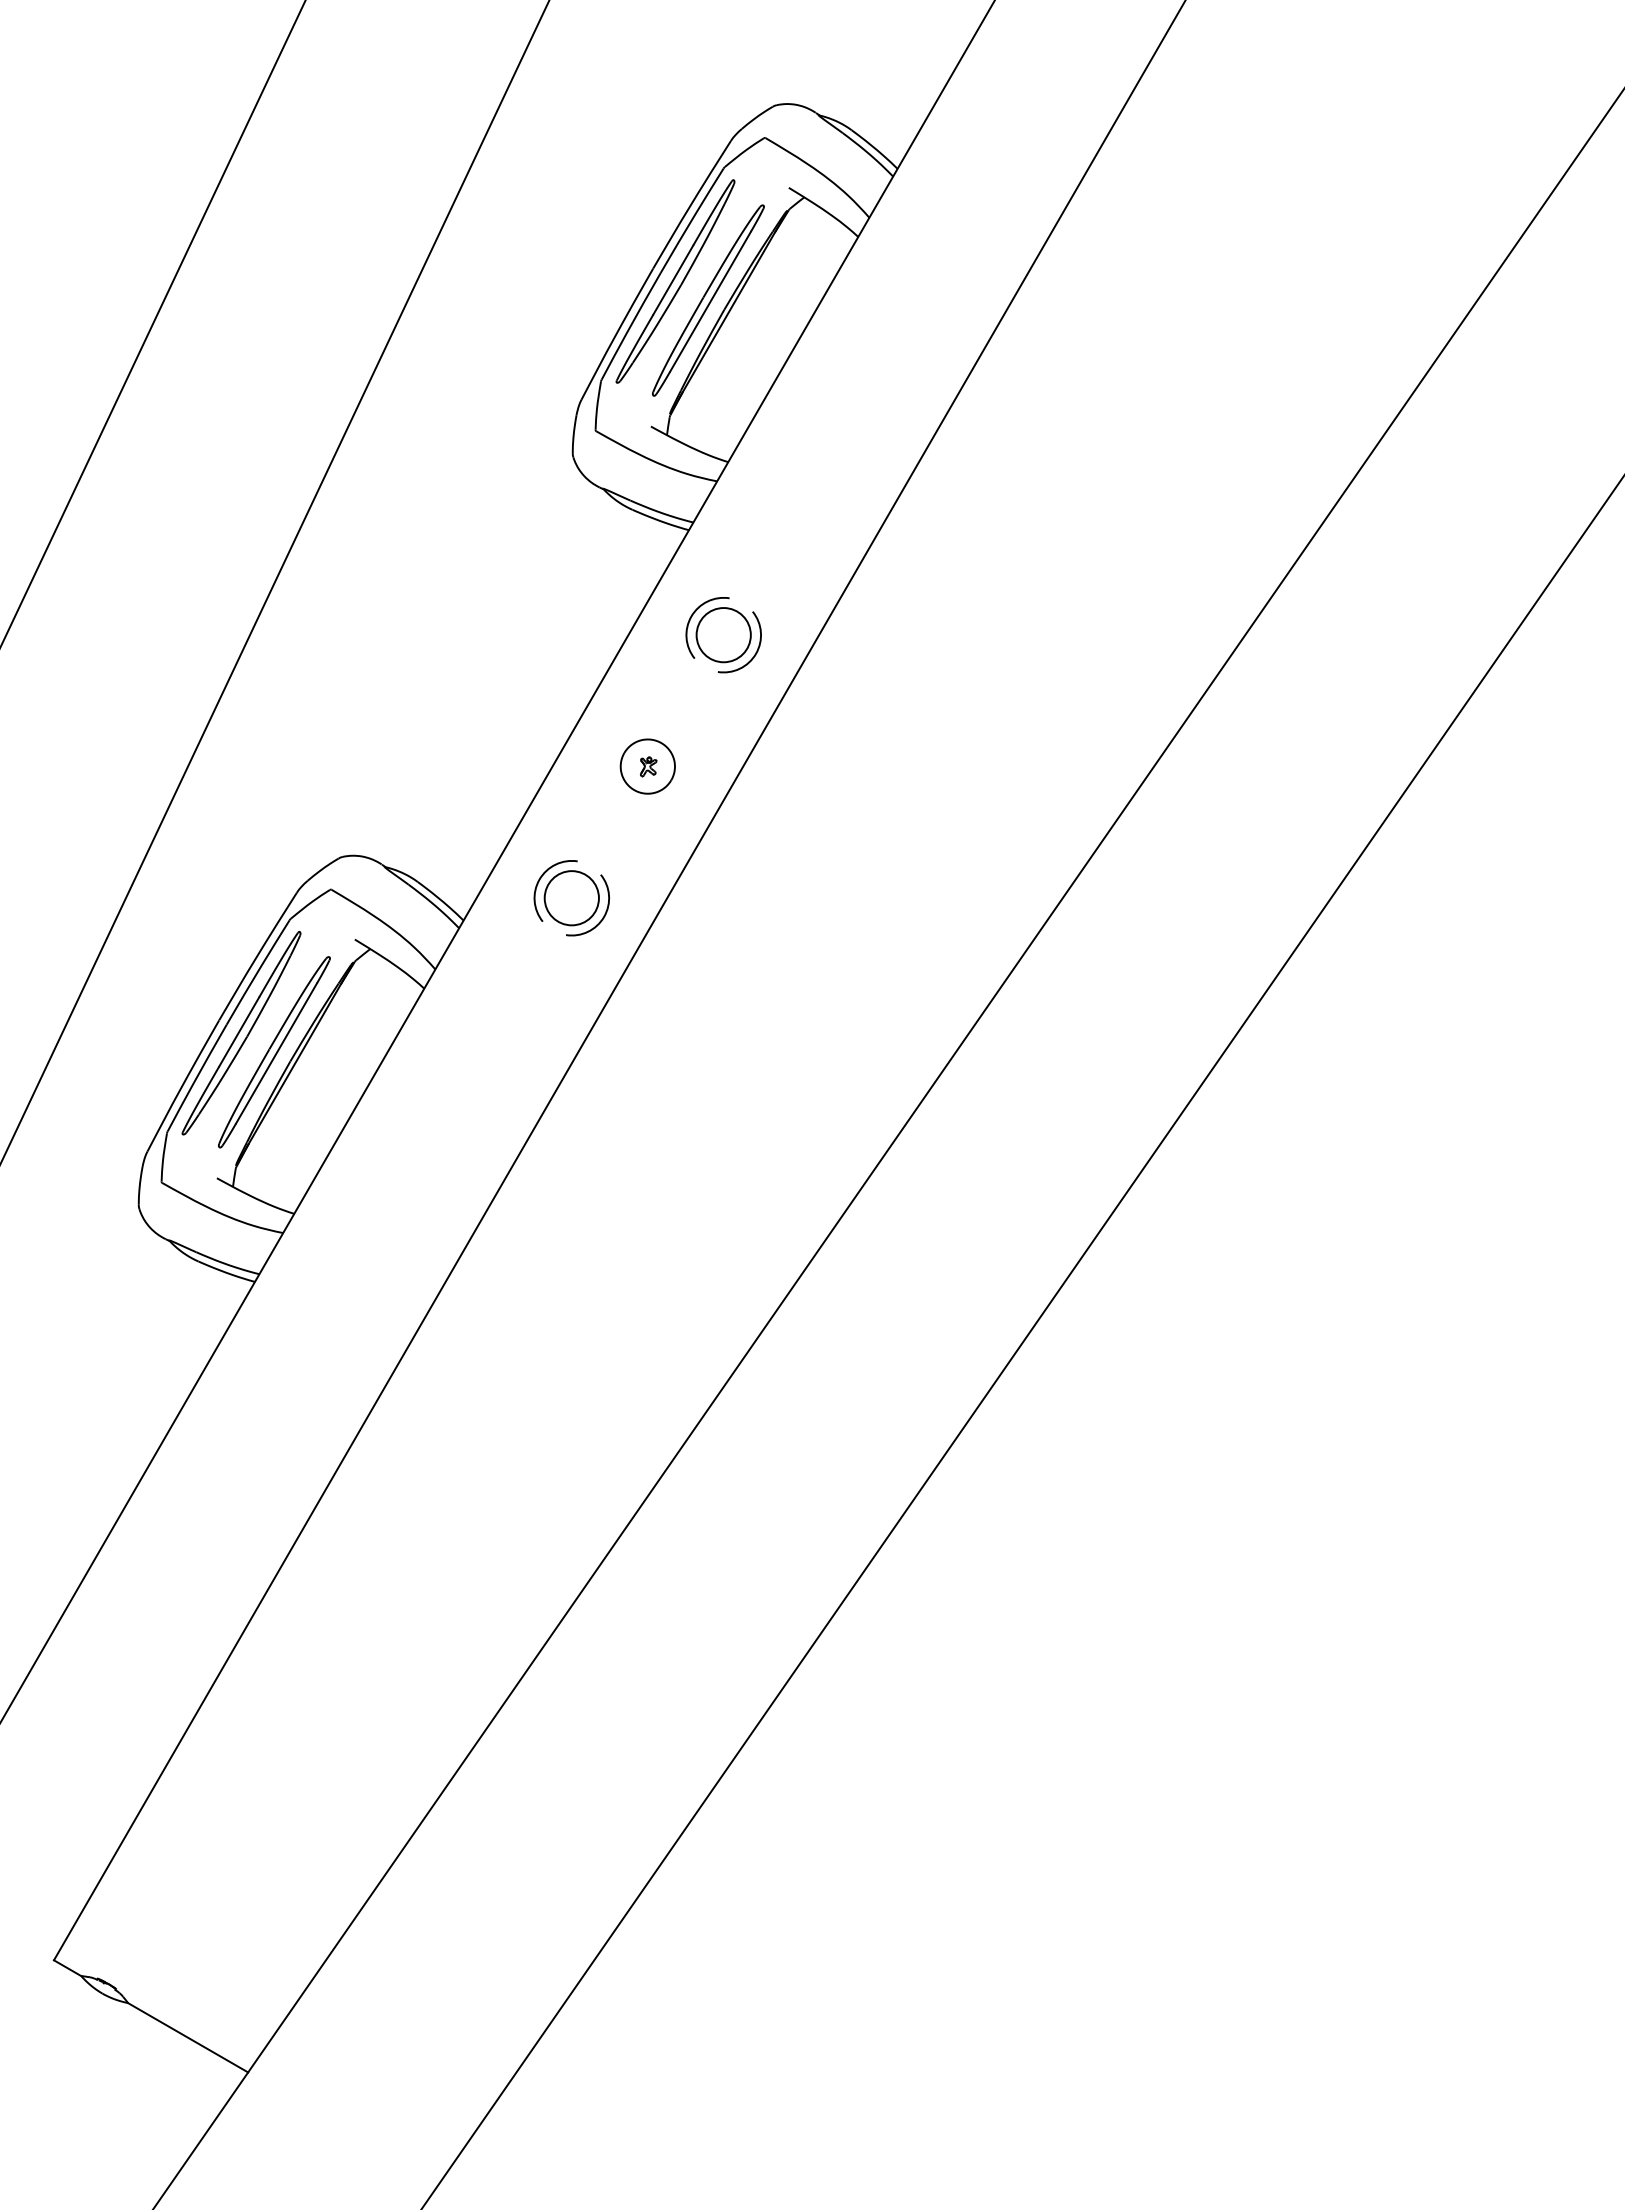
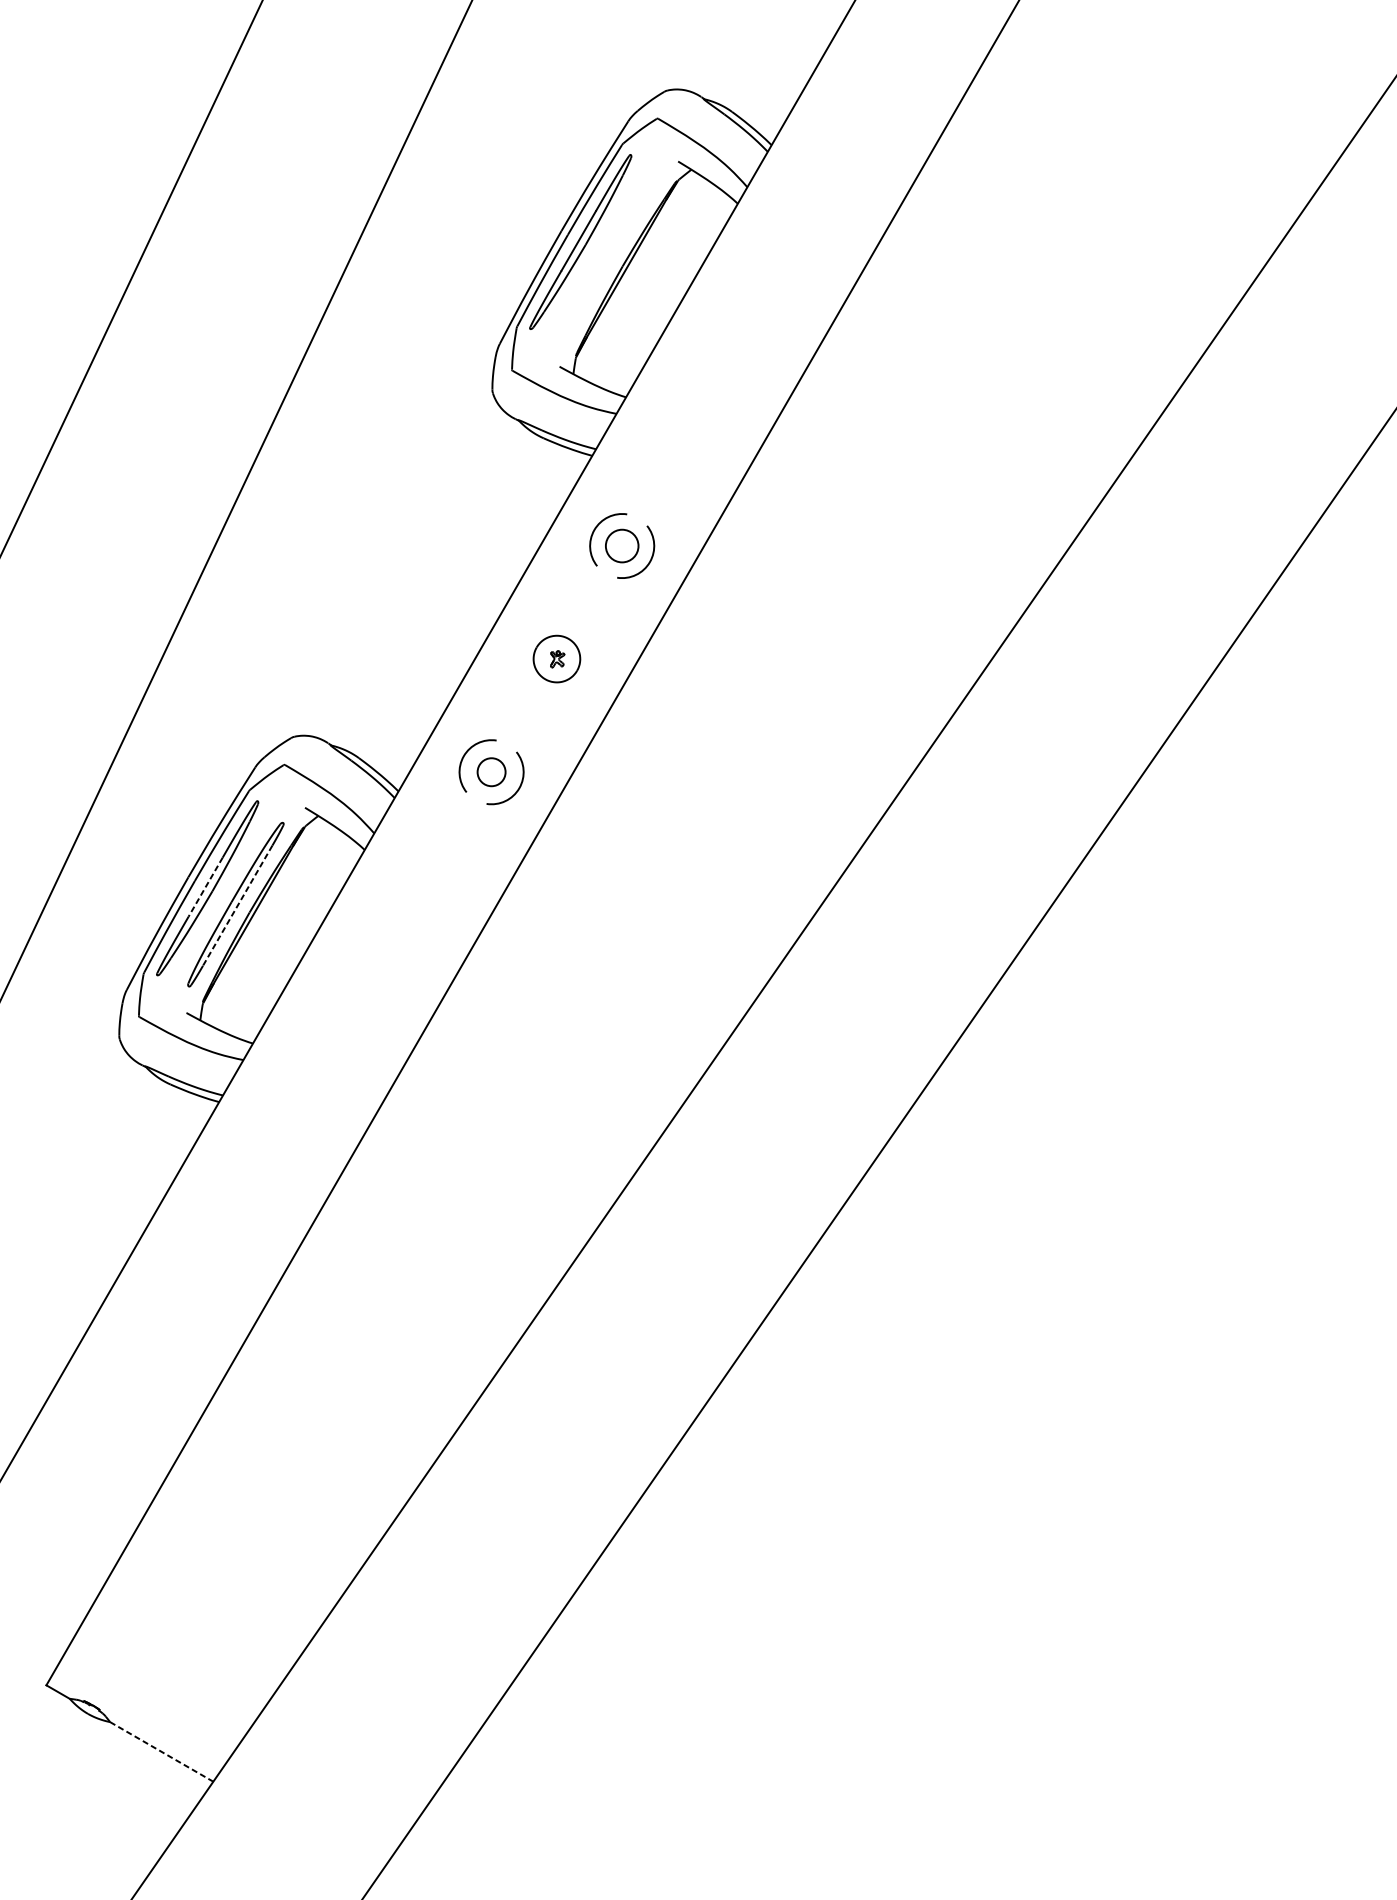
part: (708, 300) -> (609, 258), removed
circle: (723, 635) -> (621, 546), size x0.7
circle: (571, 898) -> (491, 772), size x0.6
line: (239, 1031) -> (205, 886), solid -> dashed
line: (276, 1053) -> (237, 905), solid -> dashed
line: (188, 2038) -> (162, 1752), solid -> dashed

